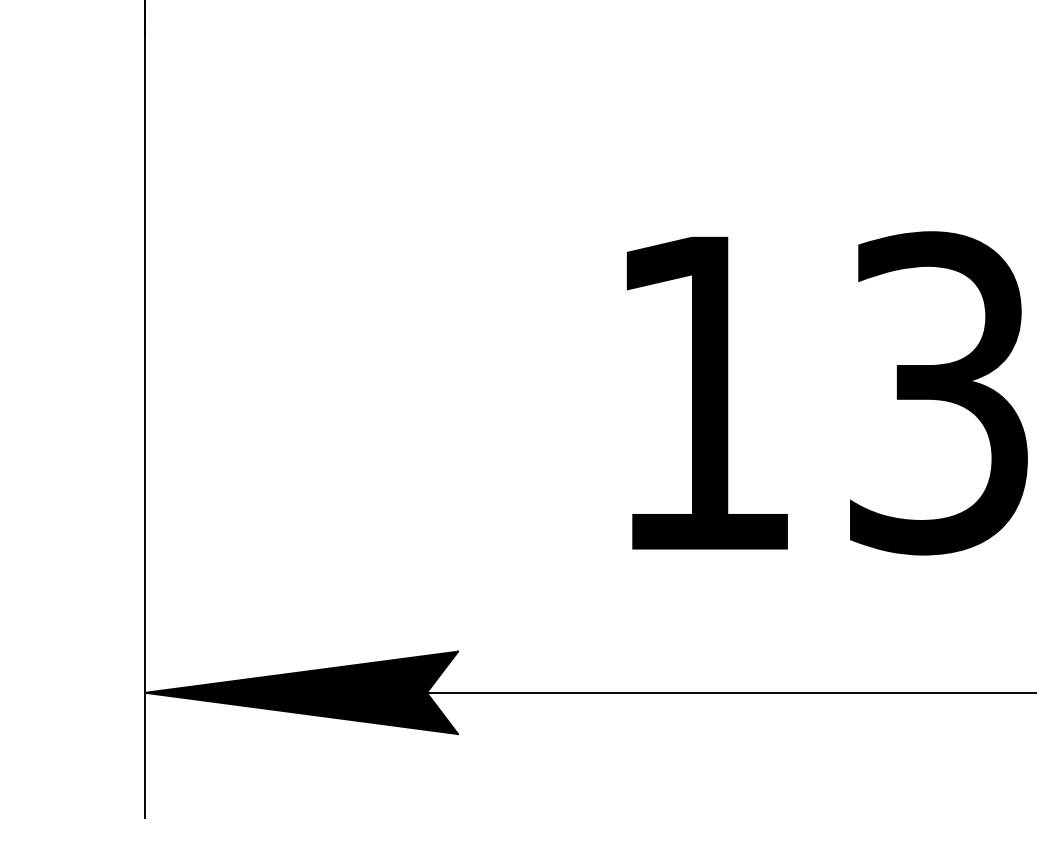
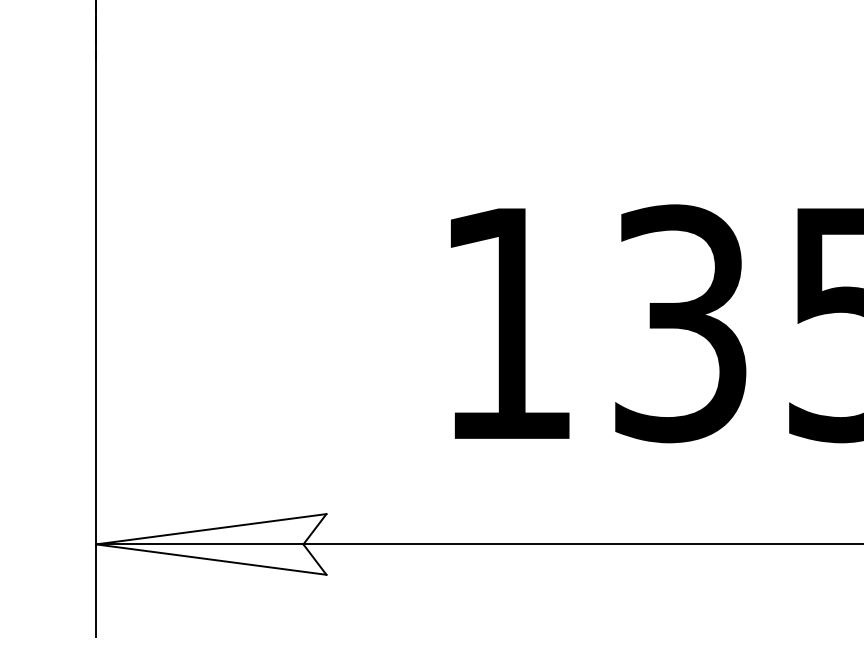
fill: (301, 692) -> (211, 544), removed

